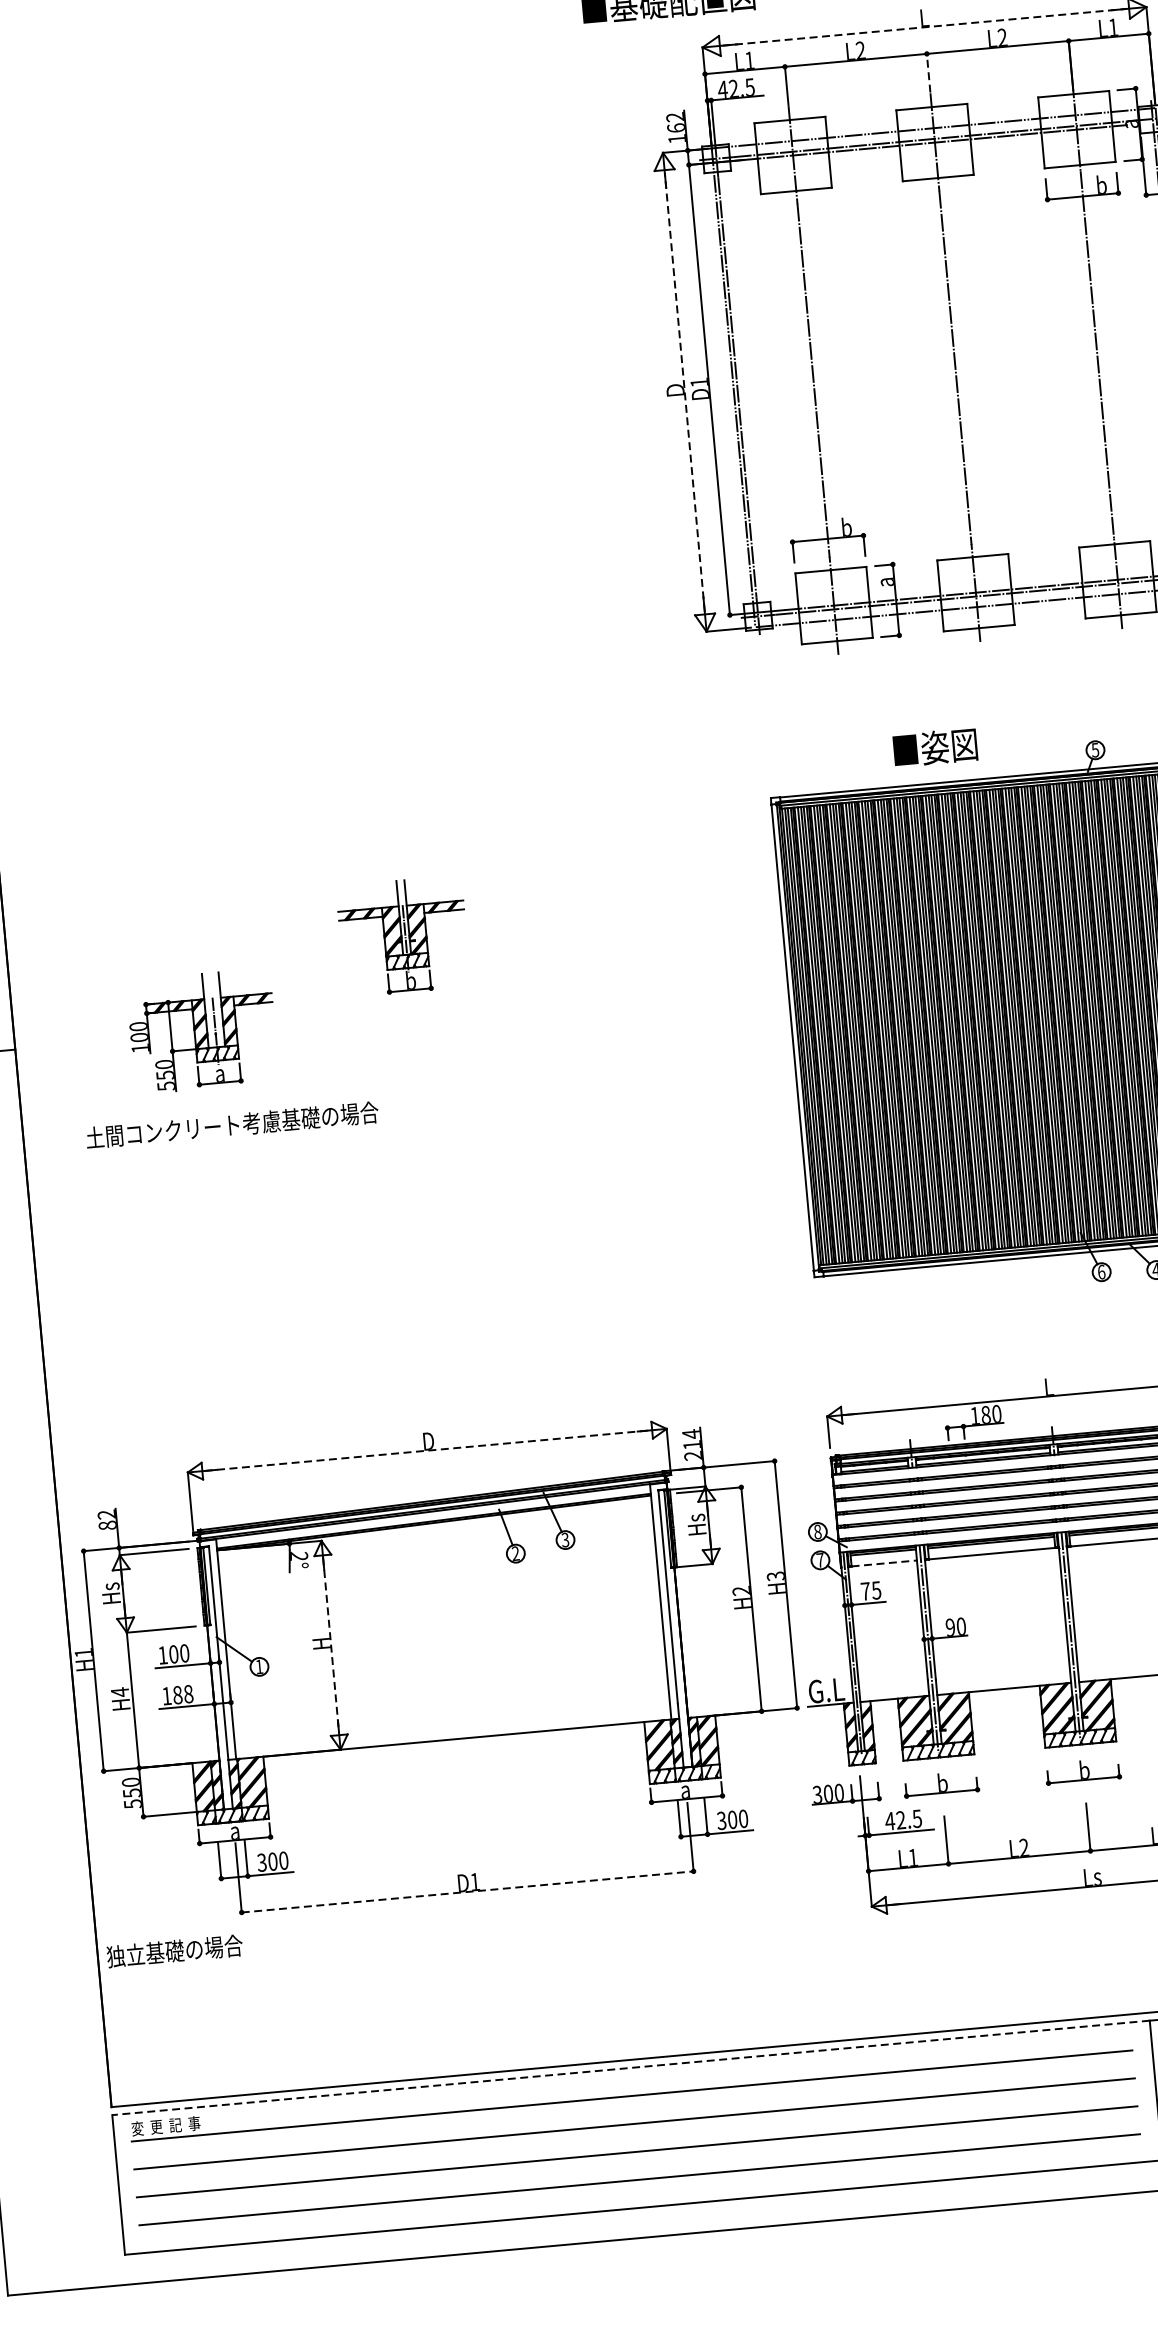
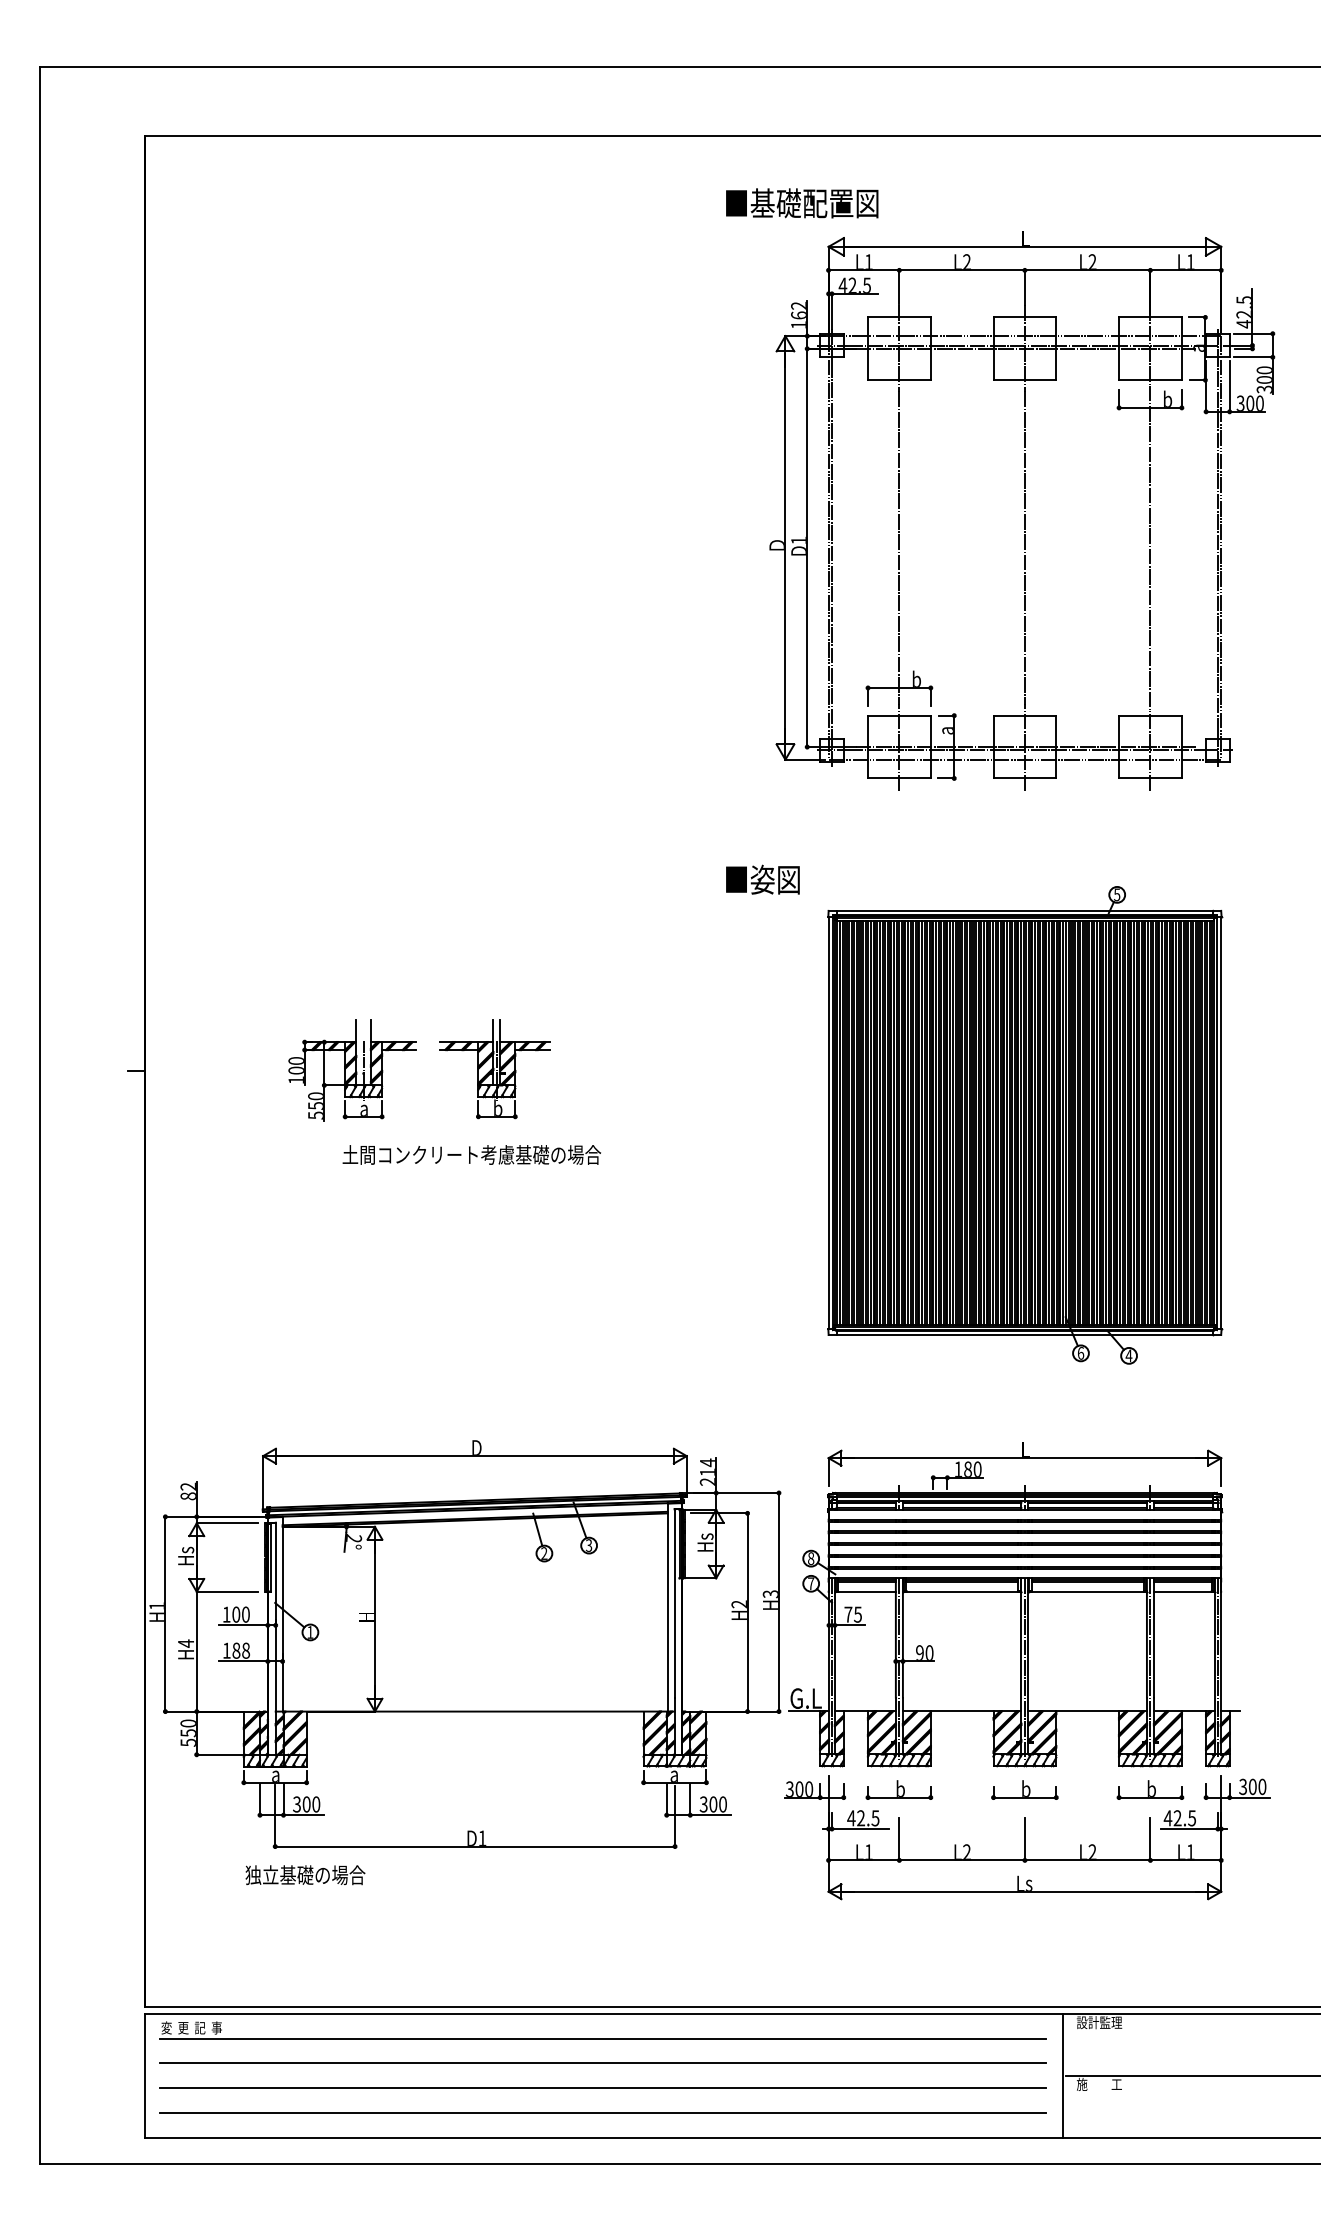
line: (923, 26) -> (1024, 246), dashed -> solid
line: (928, 72) -> (1024, 286), dashed -> solid
line: (684, 391) -> (785, 547), dashed -> solid
text: (934, 747) -> (762, 879), moved
part: (402, 937) -> (494, 1069), moved
part: (202, 1031) -> (352, 1070), moved
text: (231, 1124) -> (471, 1154), moved
line: (427, 1451) -> (475, 1456), dashed -> solid
line: (883, 1563) -> (866, 1591), dashed -> solid
line: (330, 1645) -> (374, 1619), dashed -> solid
line: (468, 1891) -> (475, 1846), dashed -> solid
text: (174, 1951) -> (305, 1875), moved
line: (631, 2068) -> (604, 2014), dashed -> solid

